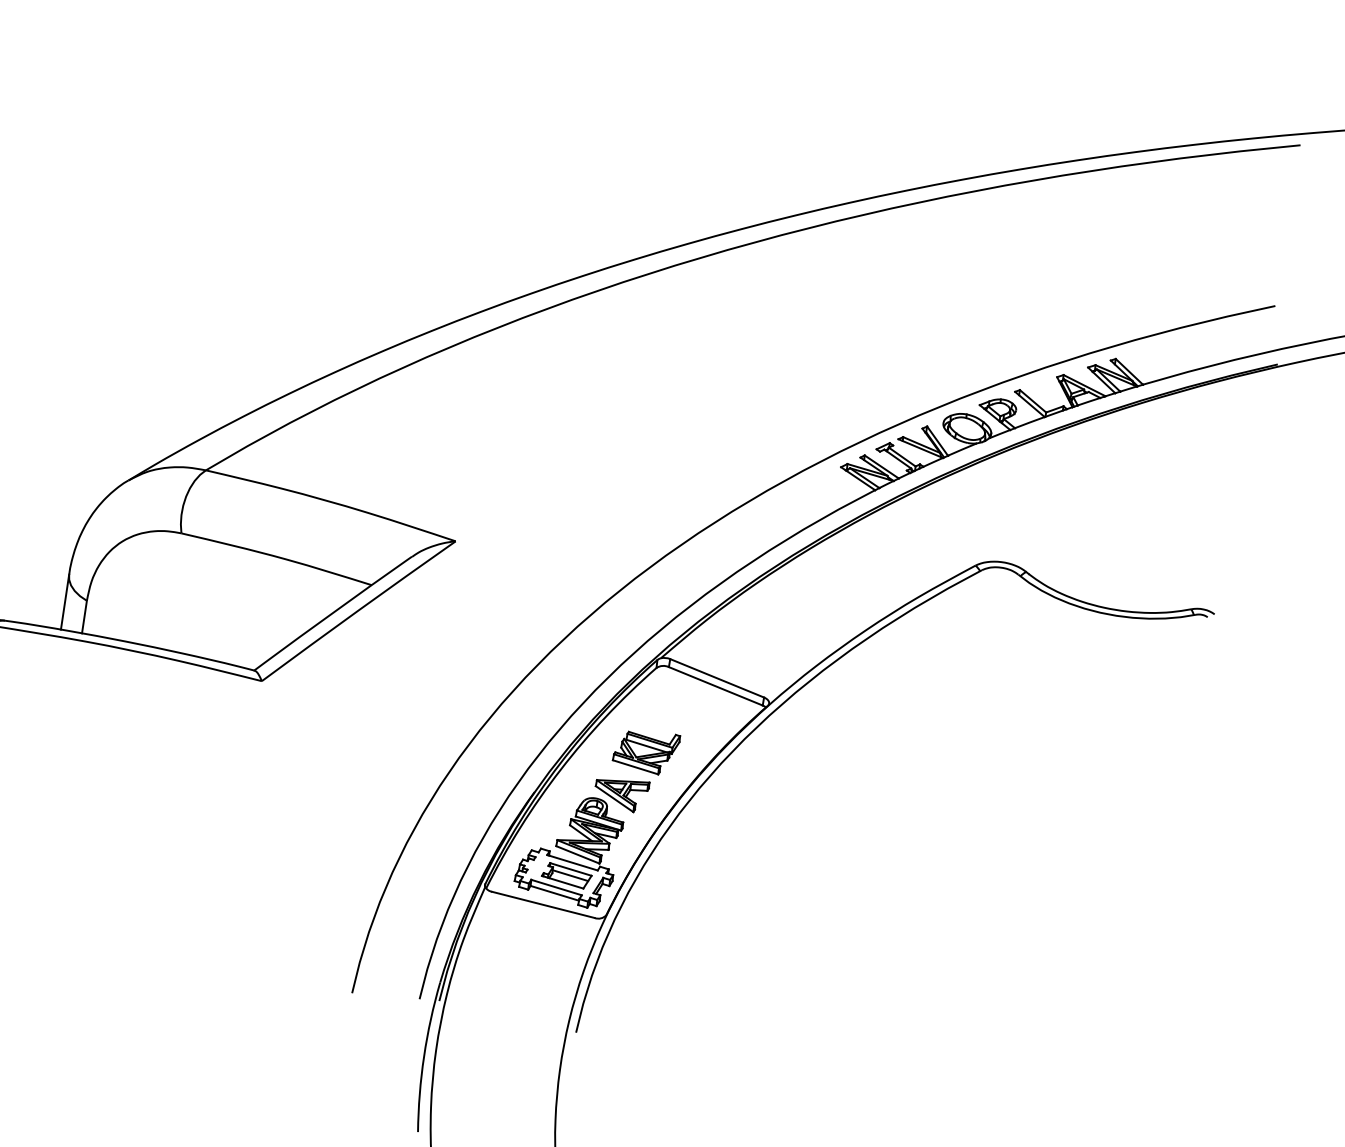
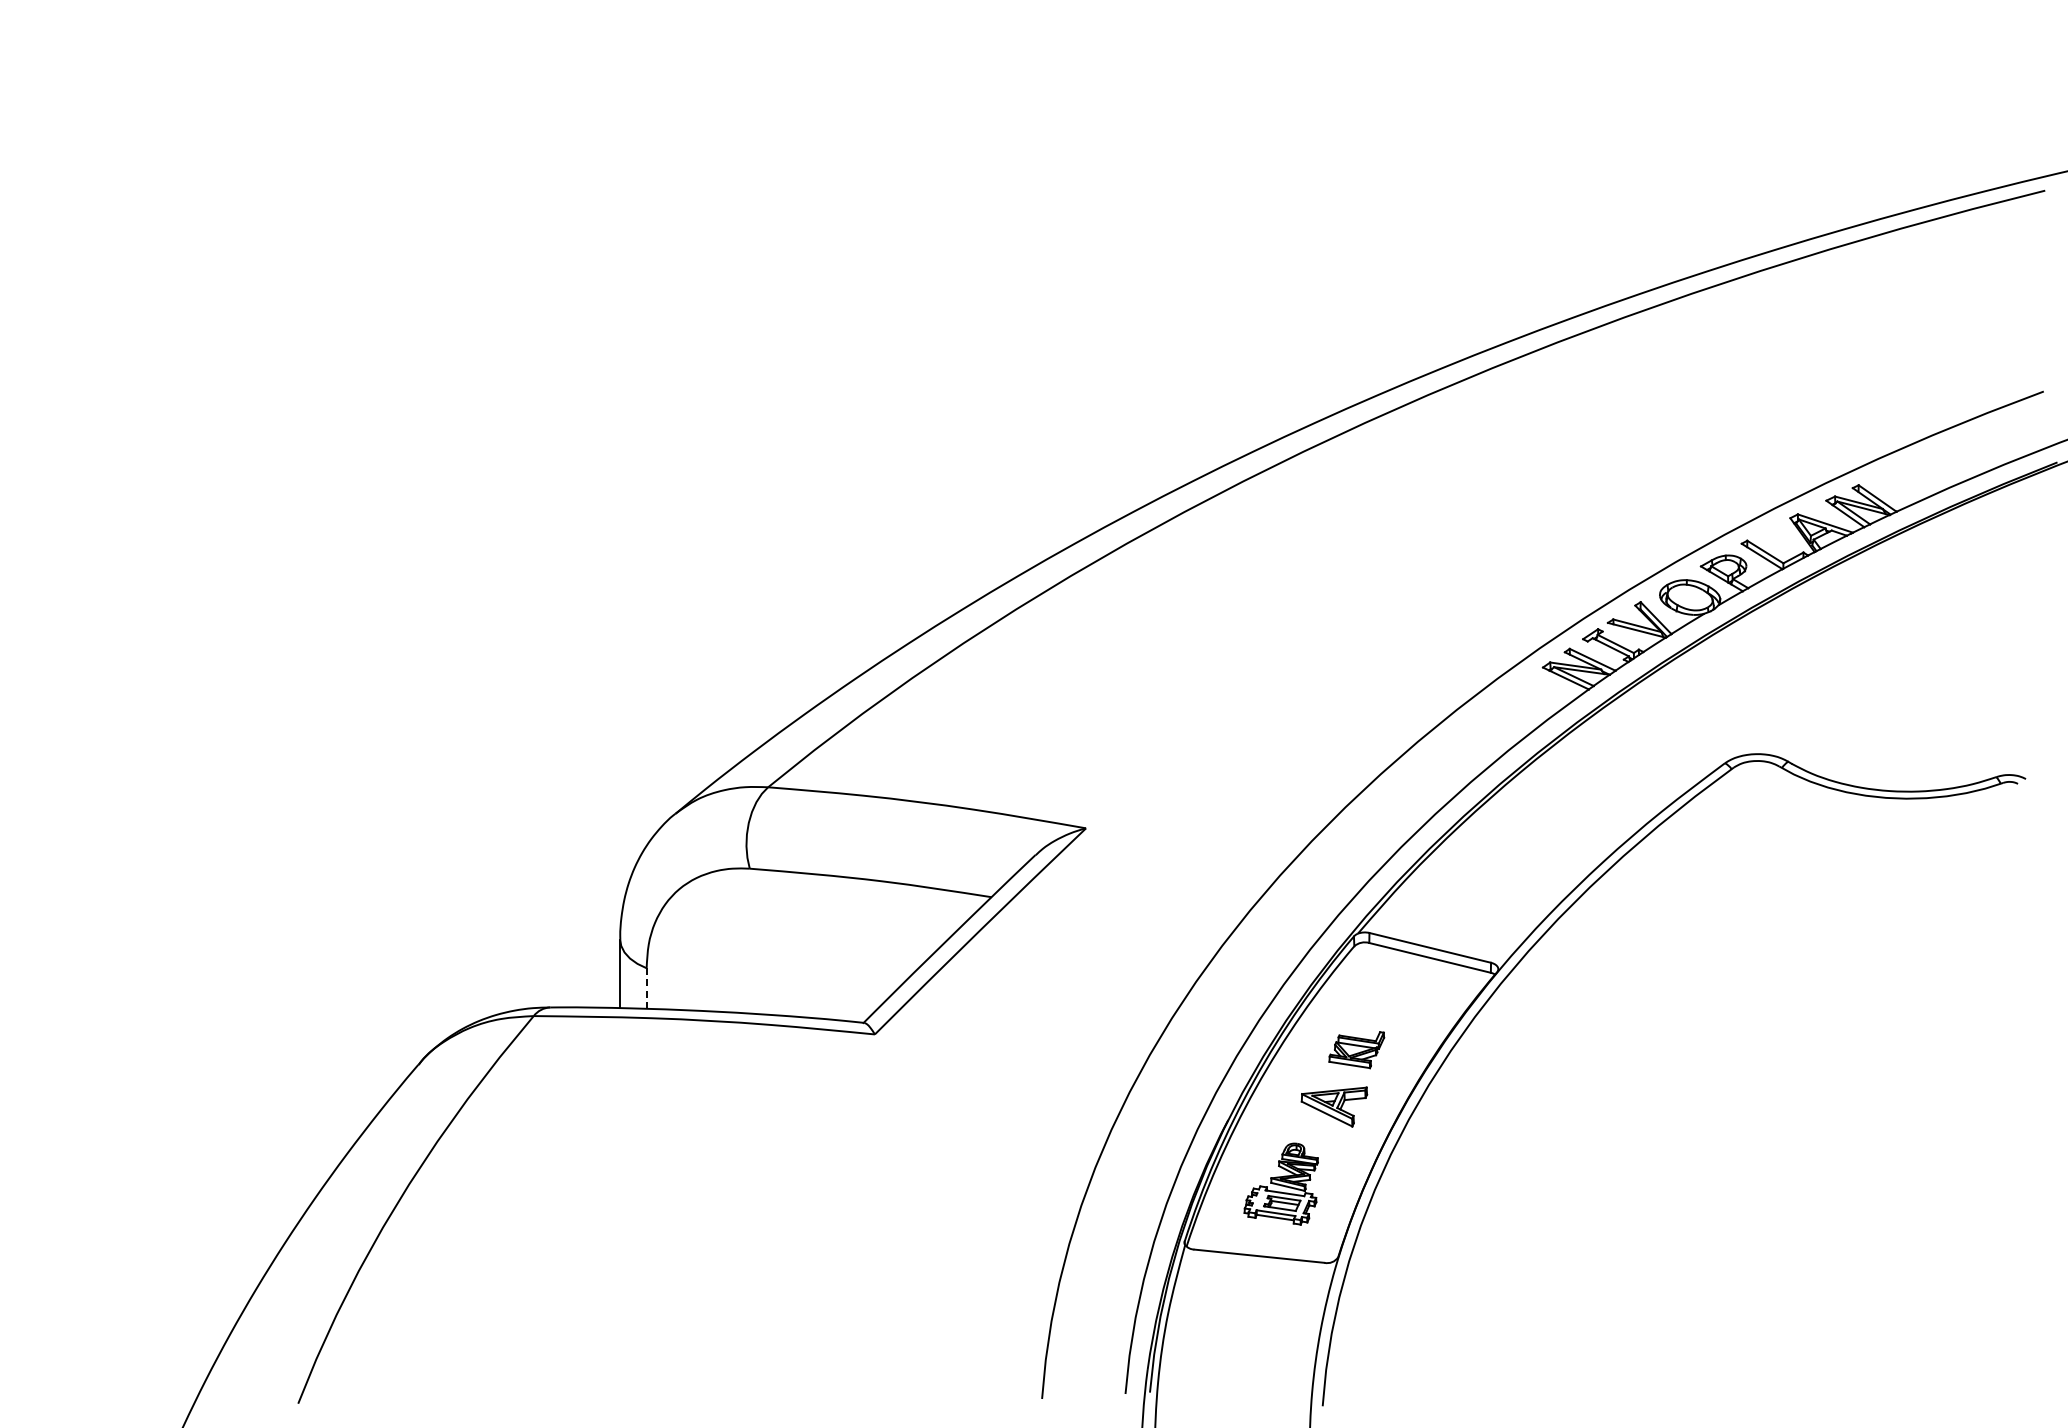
line: (84, 617) -> (646, 989), solid -> dashed
part: (645, 750) -> (1356, 1049), size x0.7
part: (569, 849) -> (1281, 1183), size x0.6

